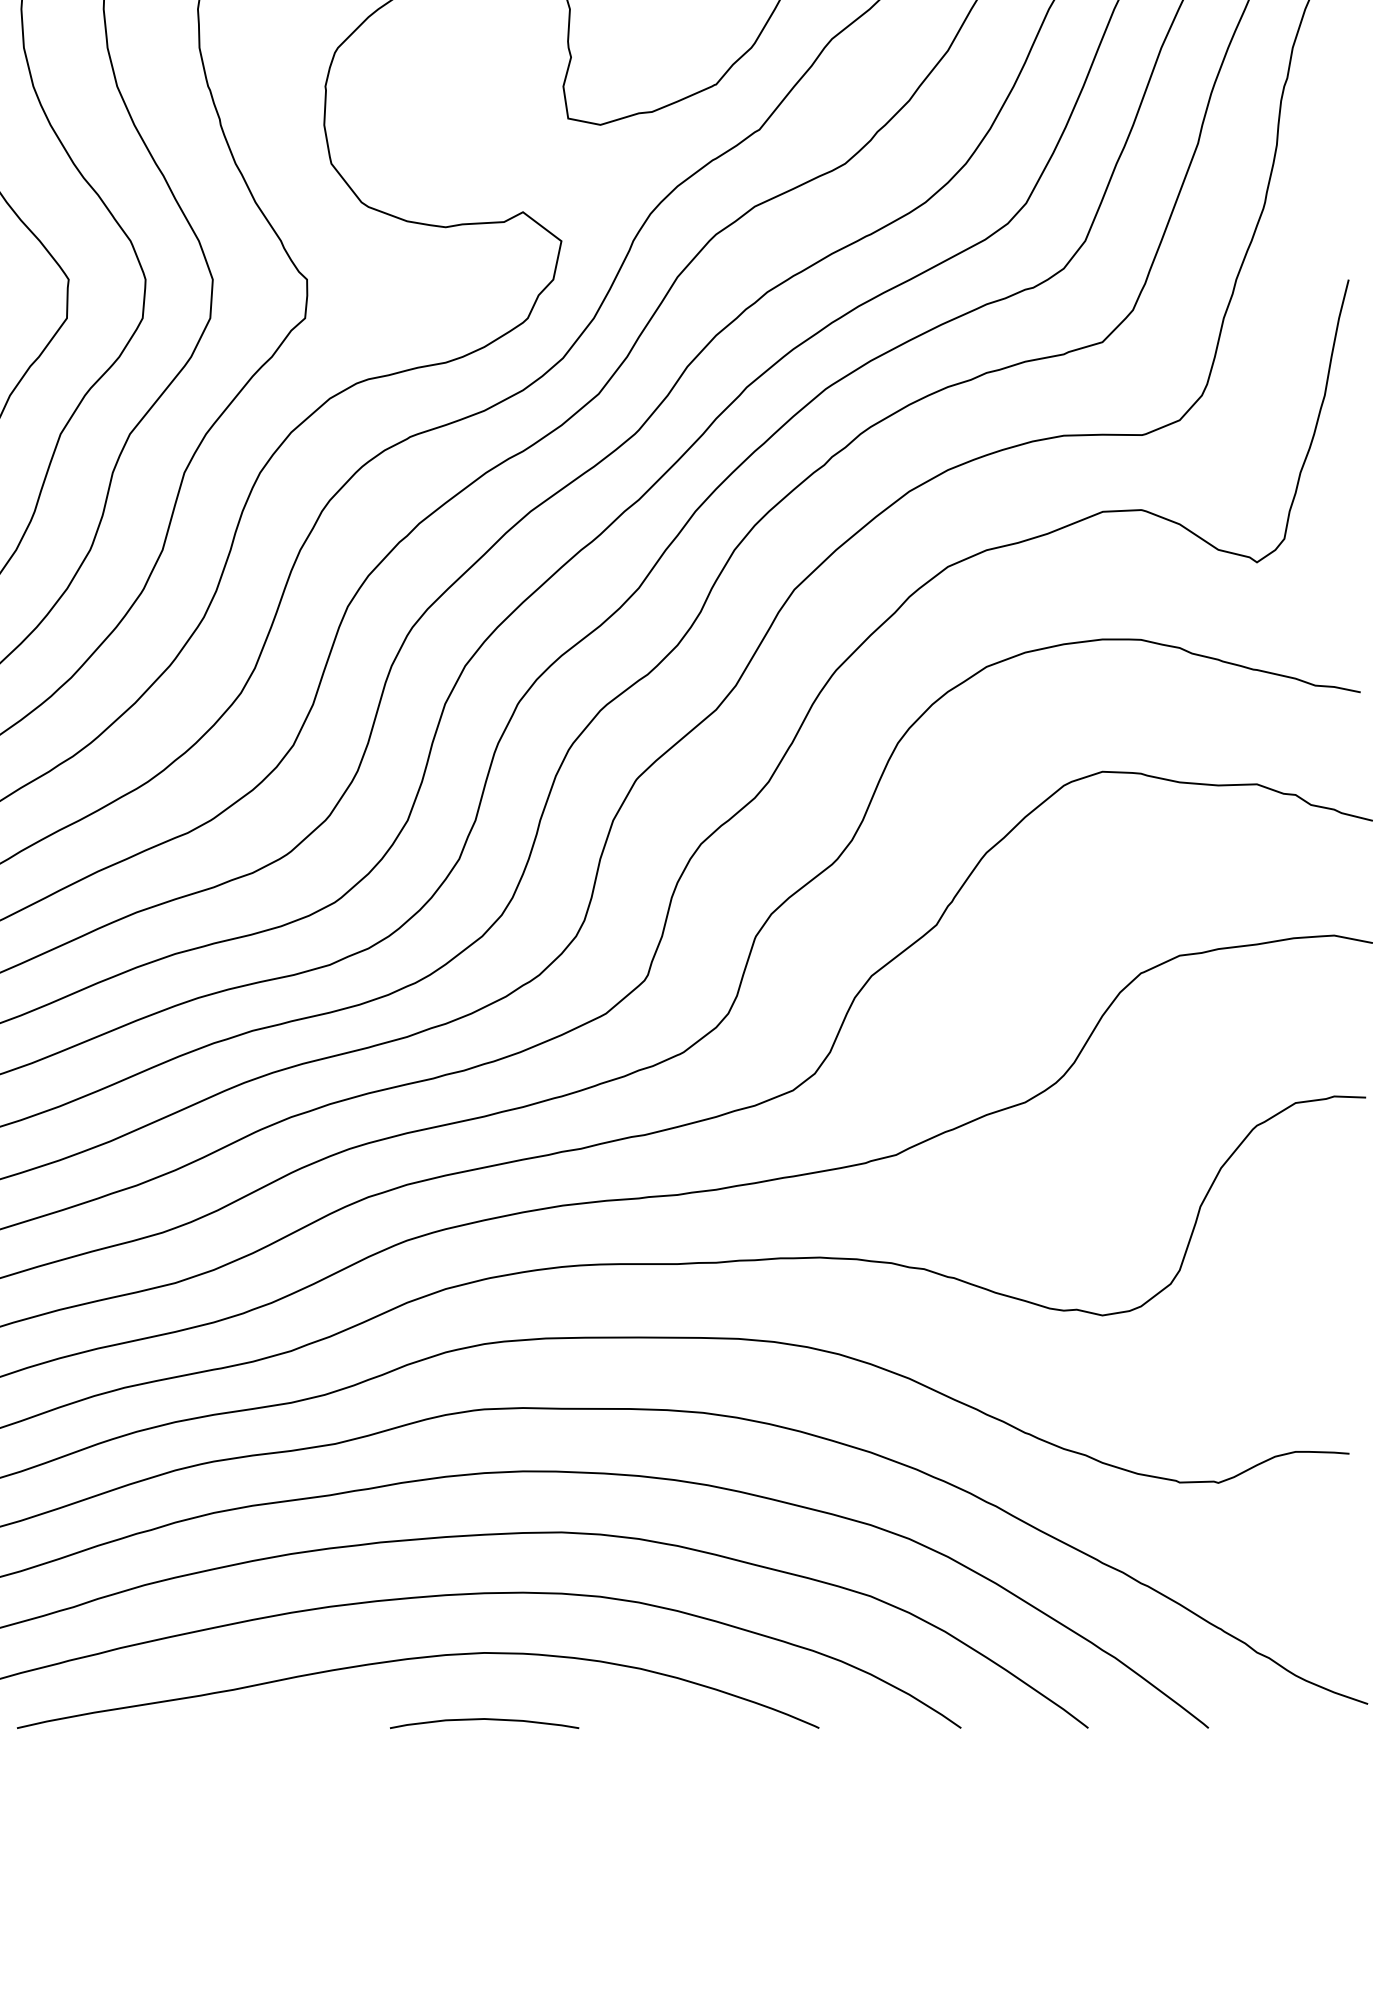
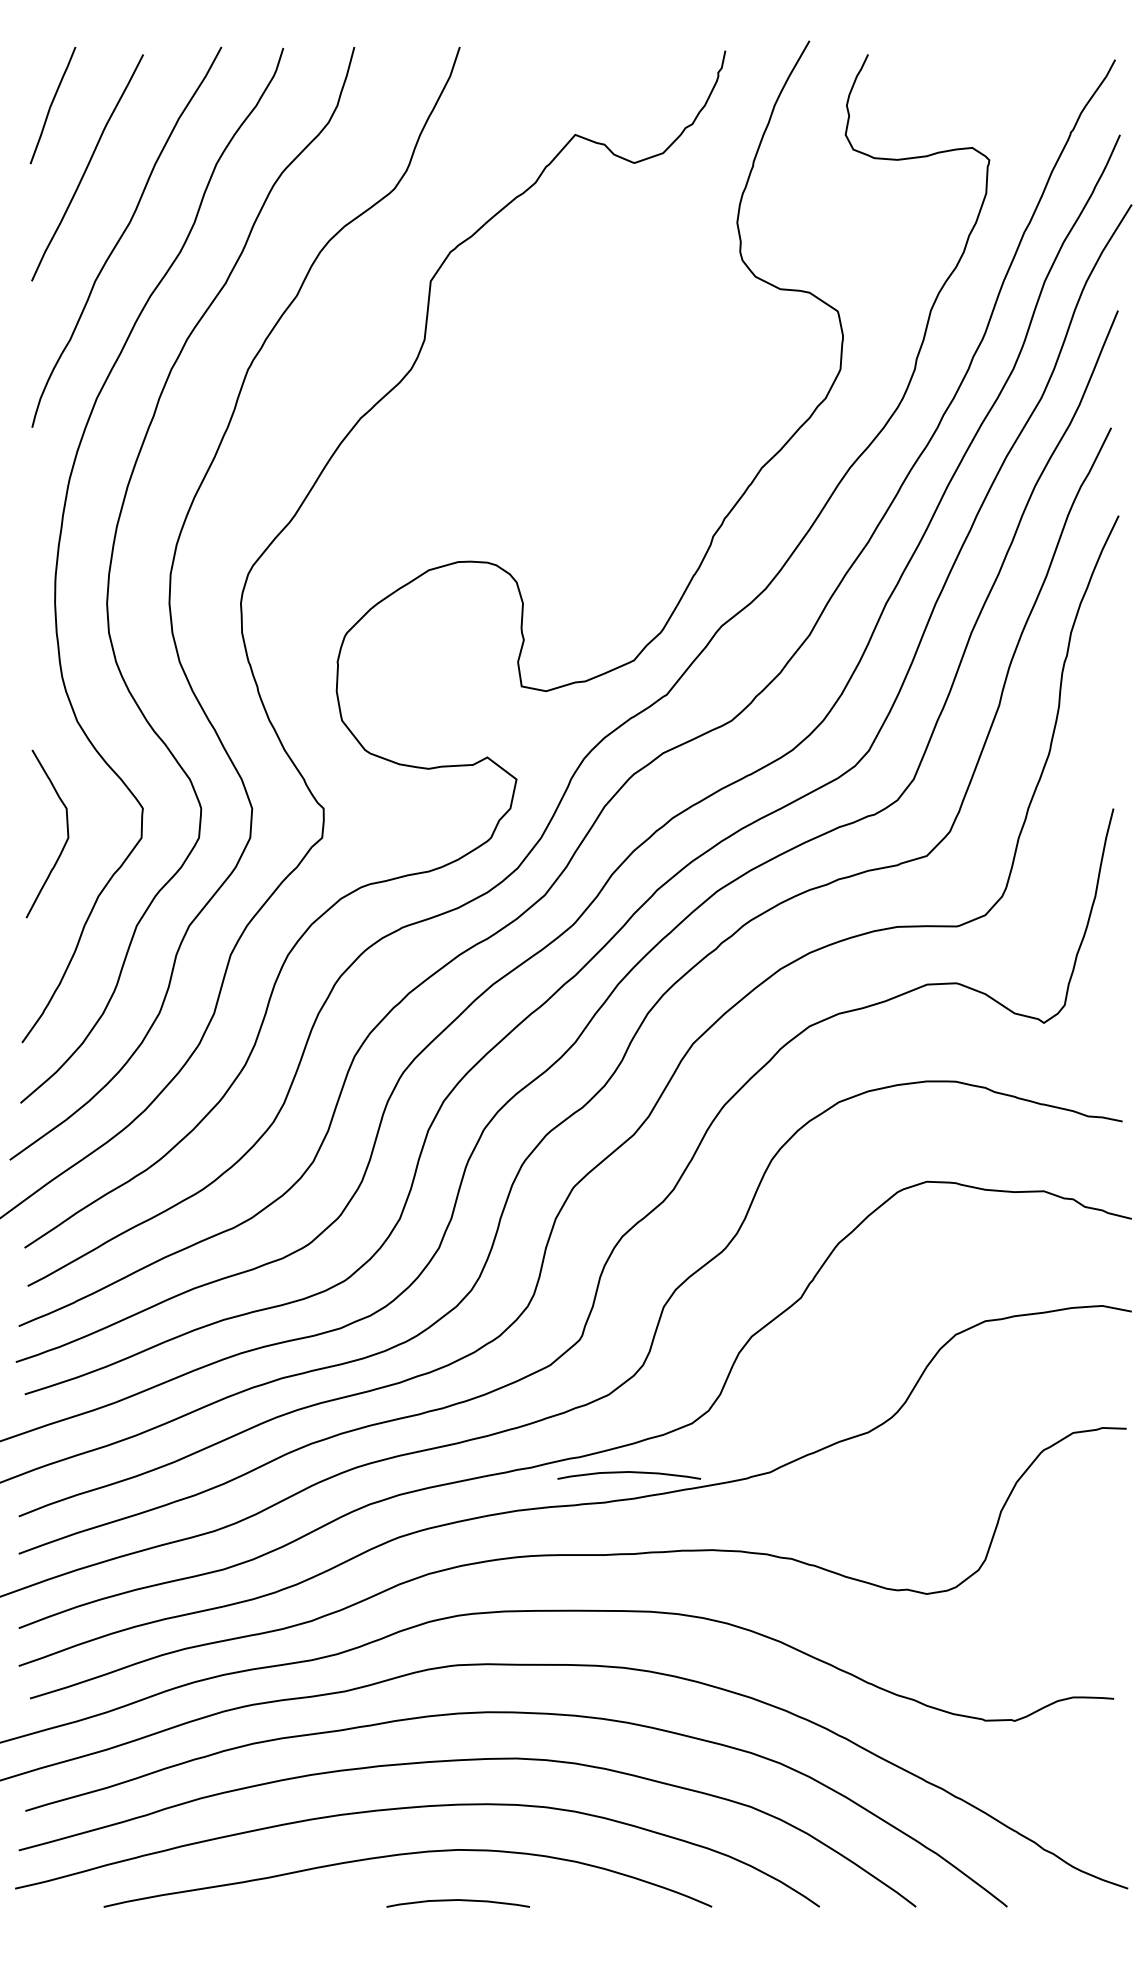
curve: (710, 1155) -> (629, 1472), added

